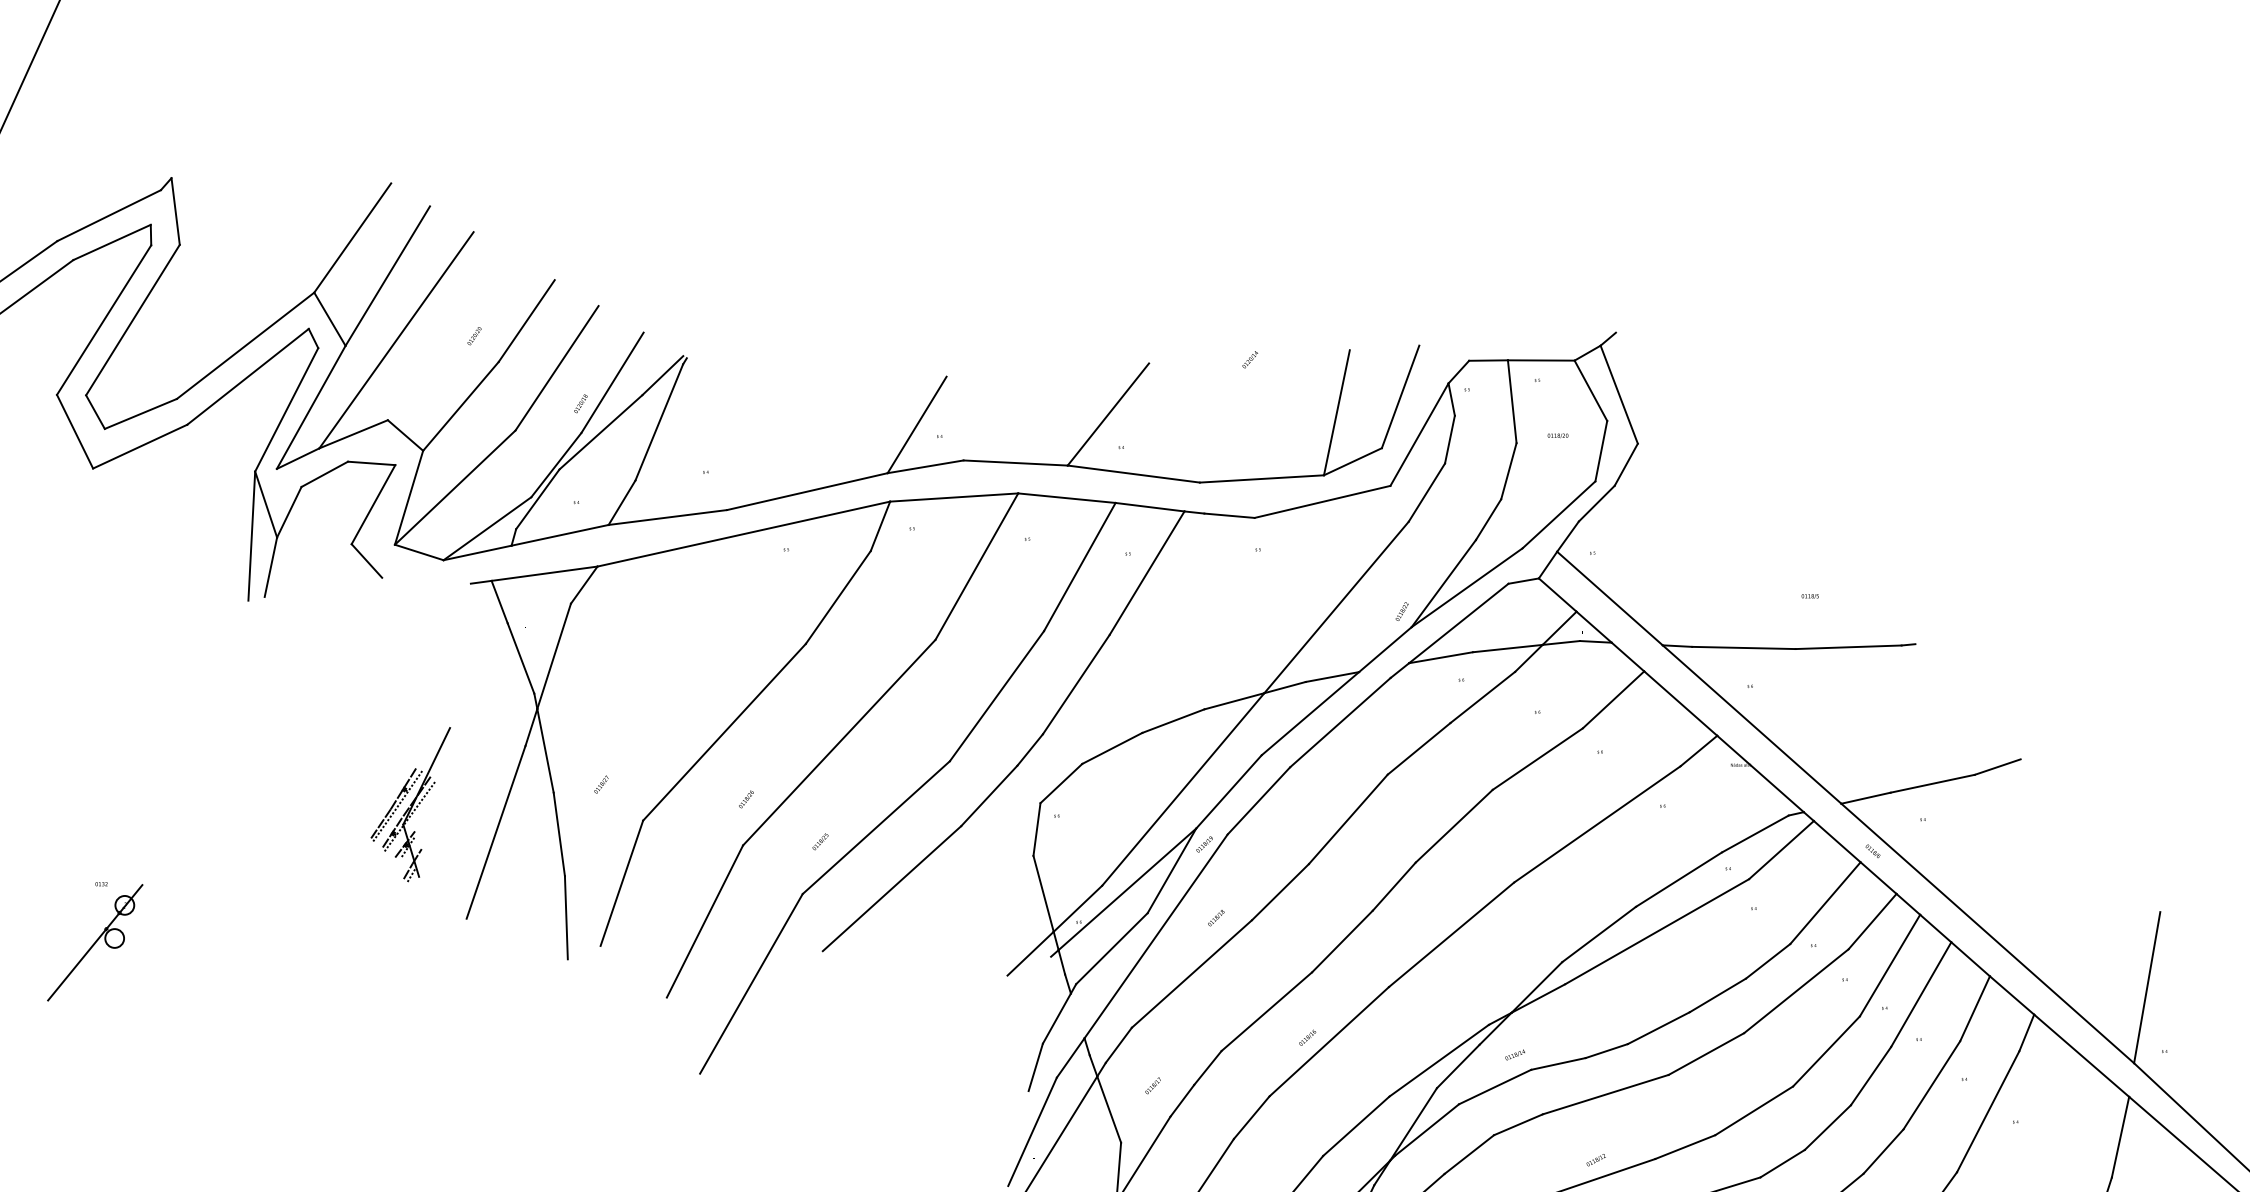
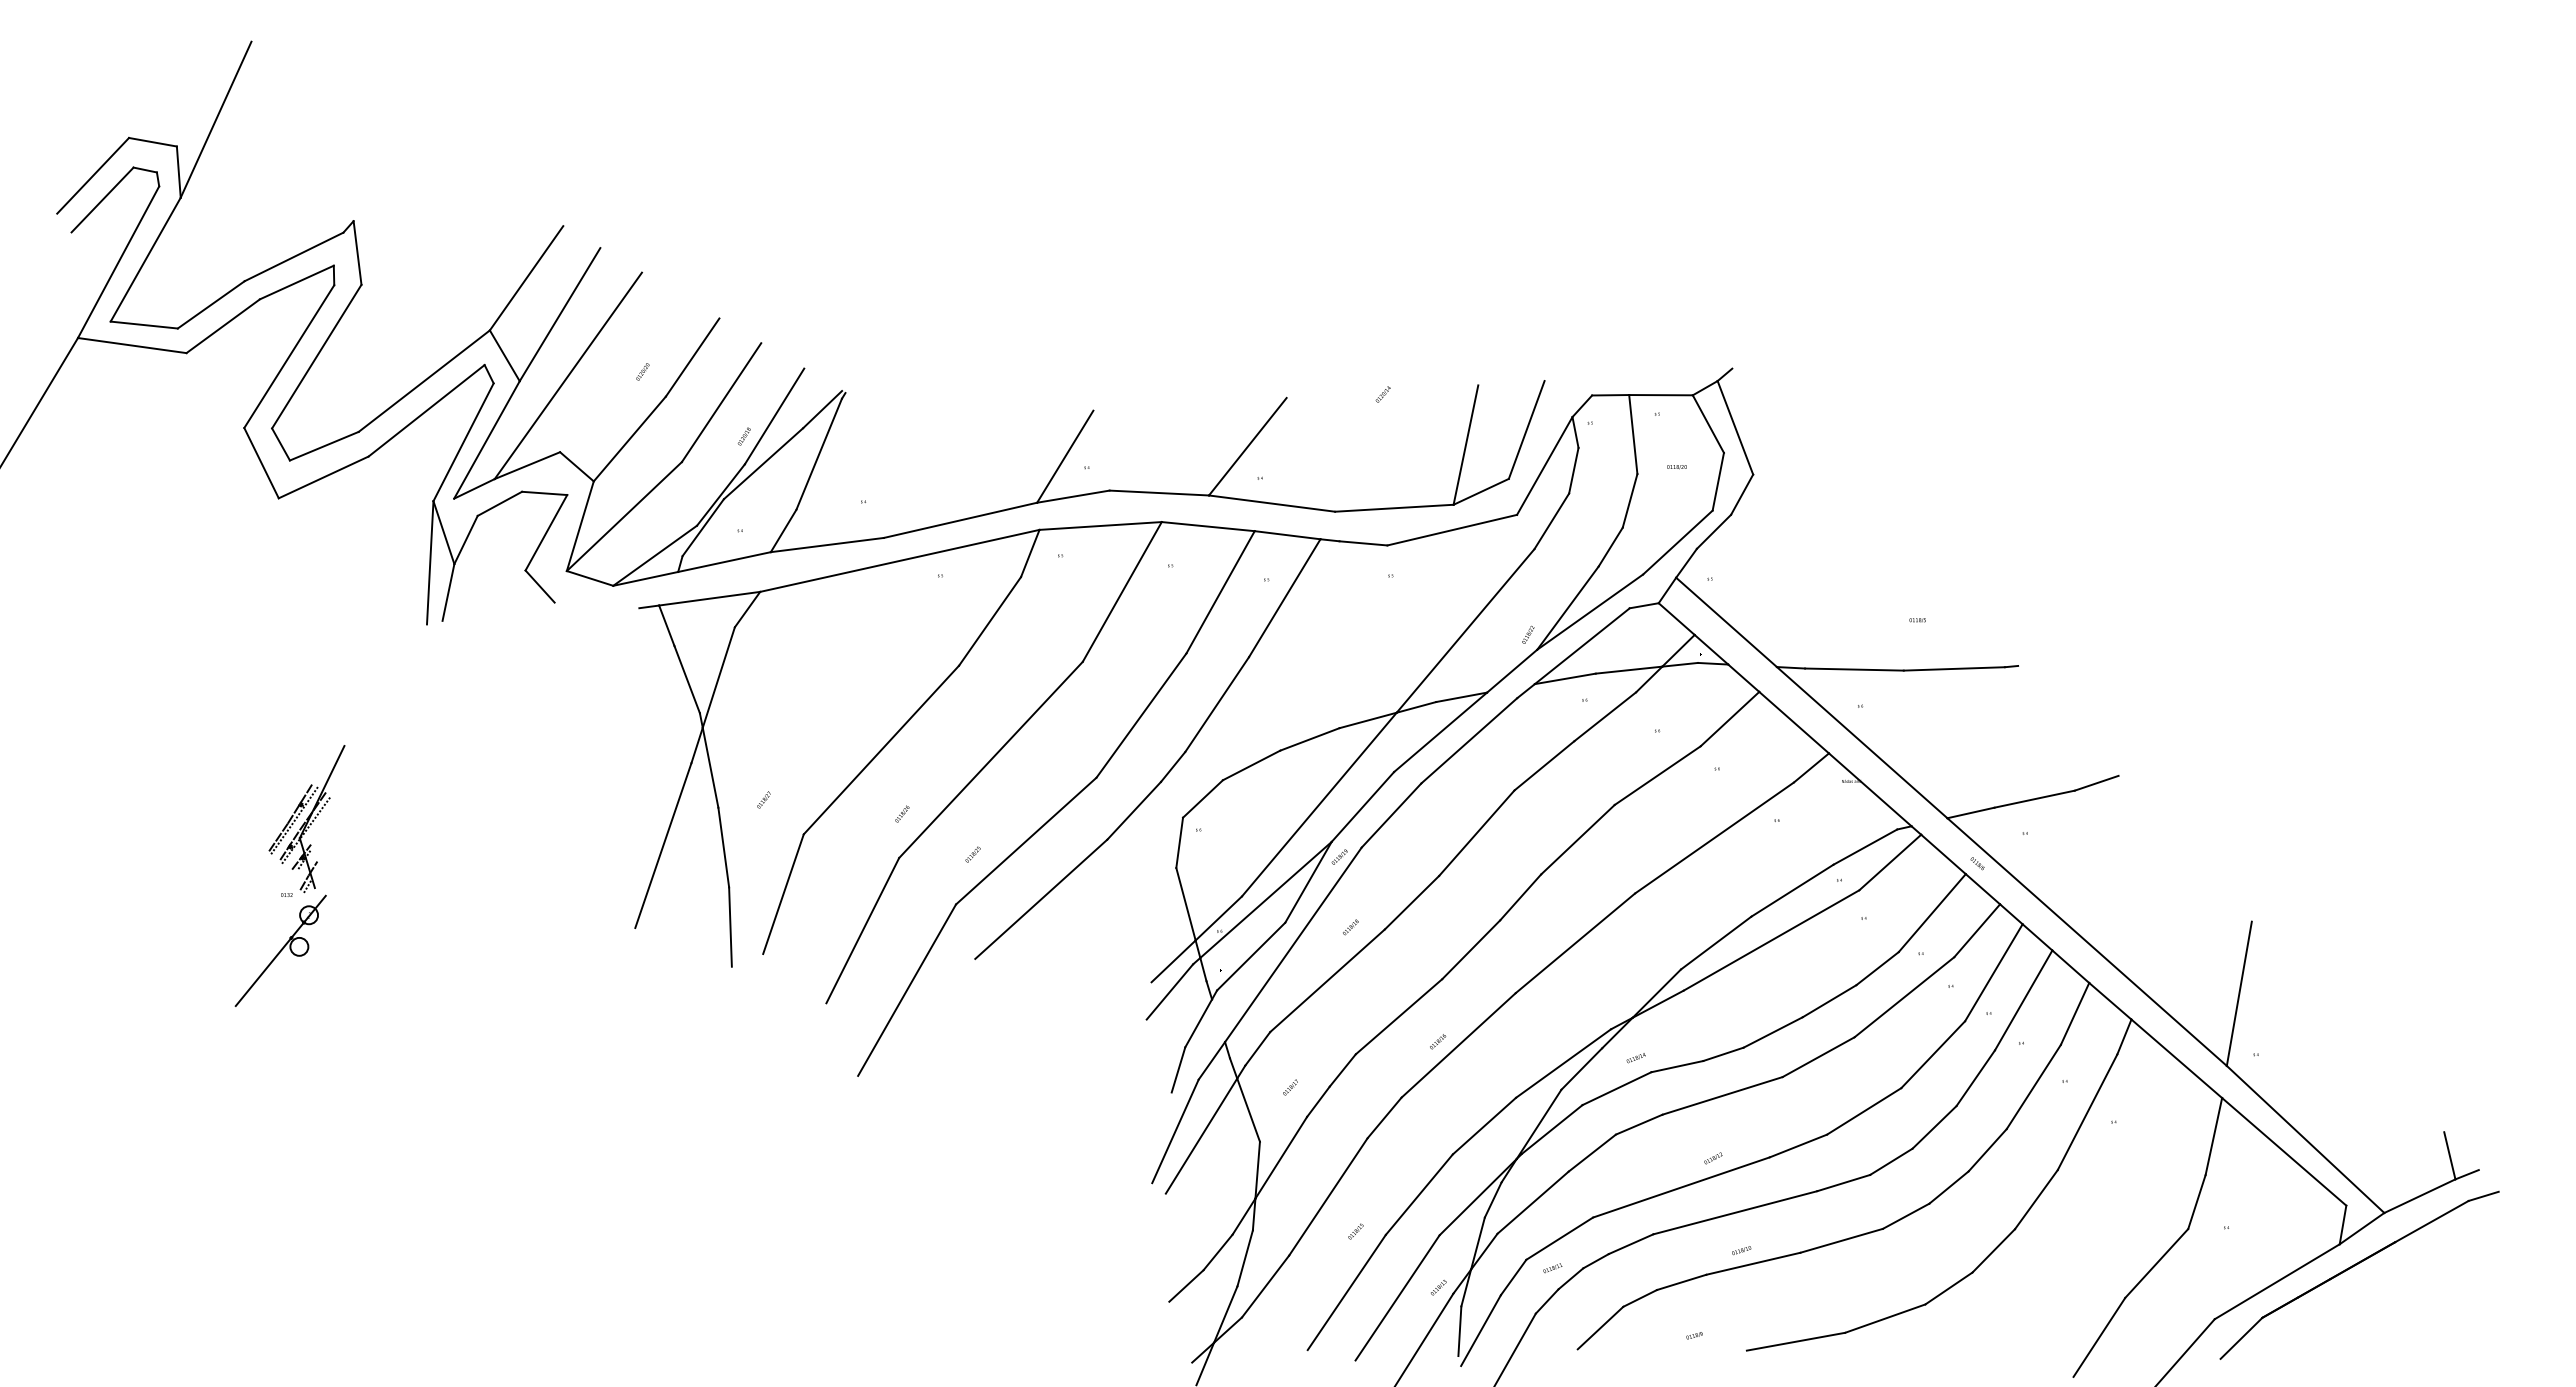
part: (410, 805) -> (306, 819), moved
line: (1026, 985) -> (1169, 991), added

